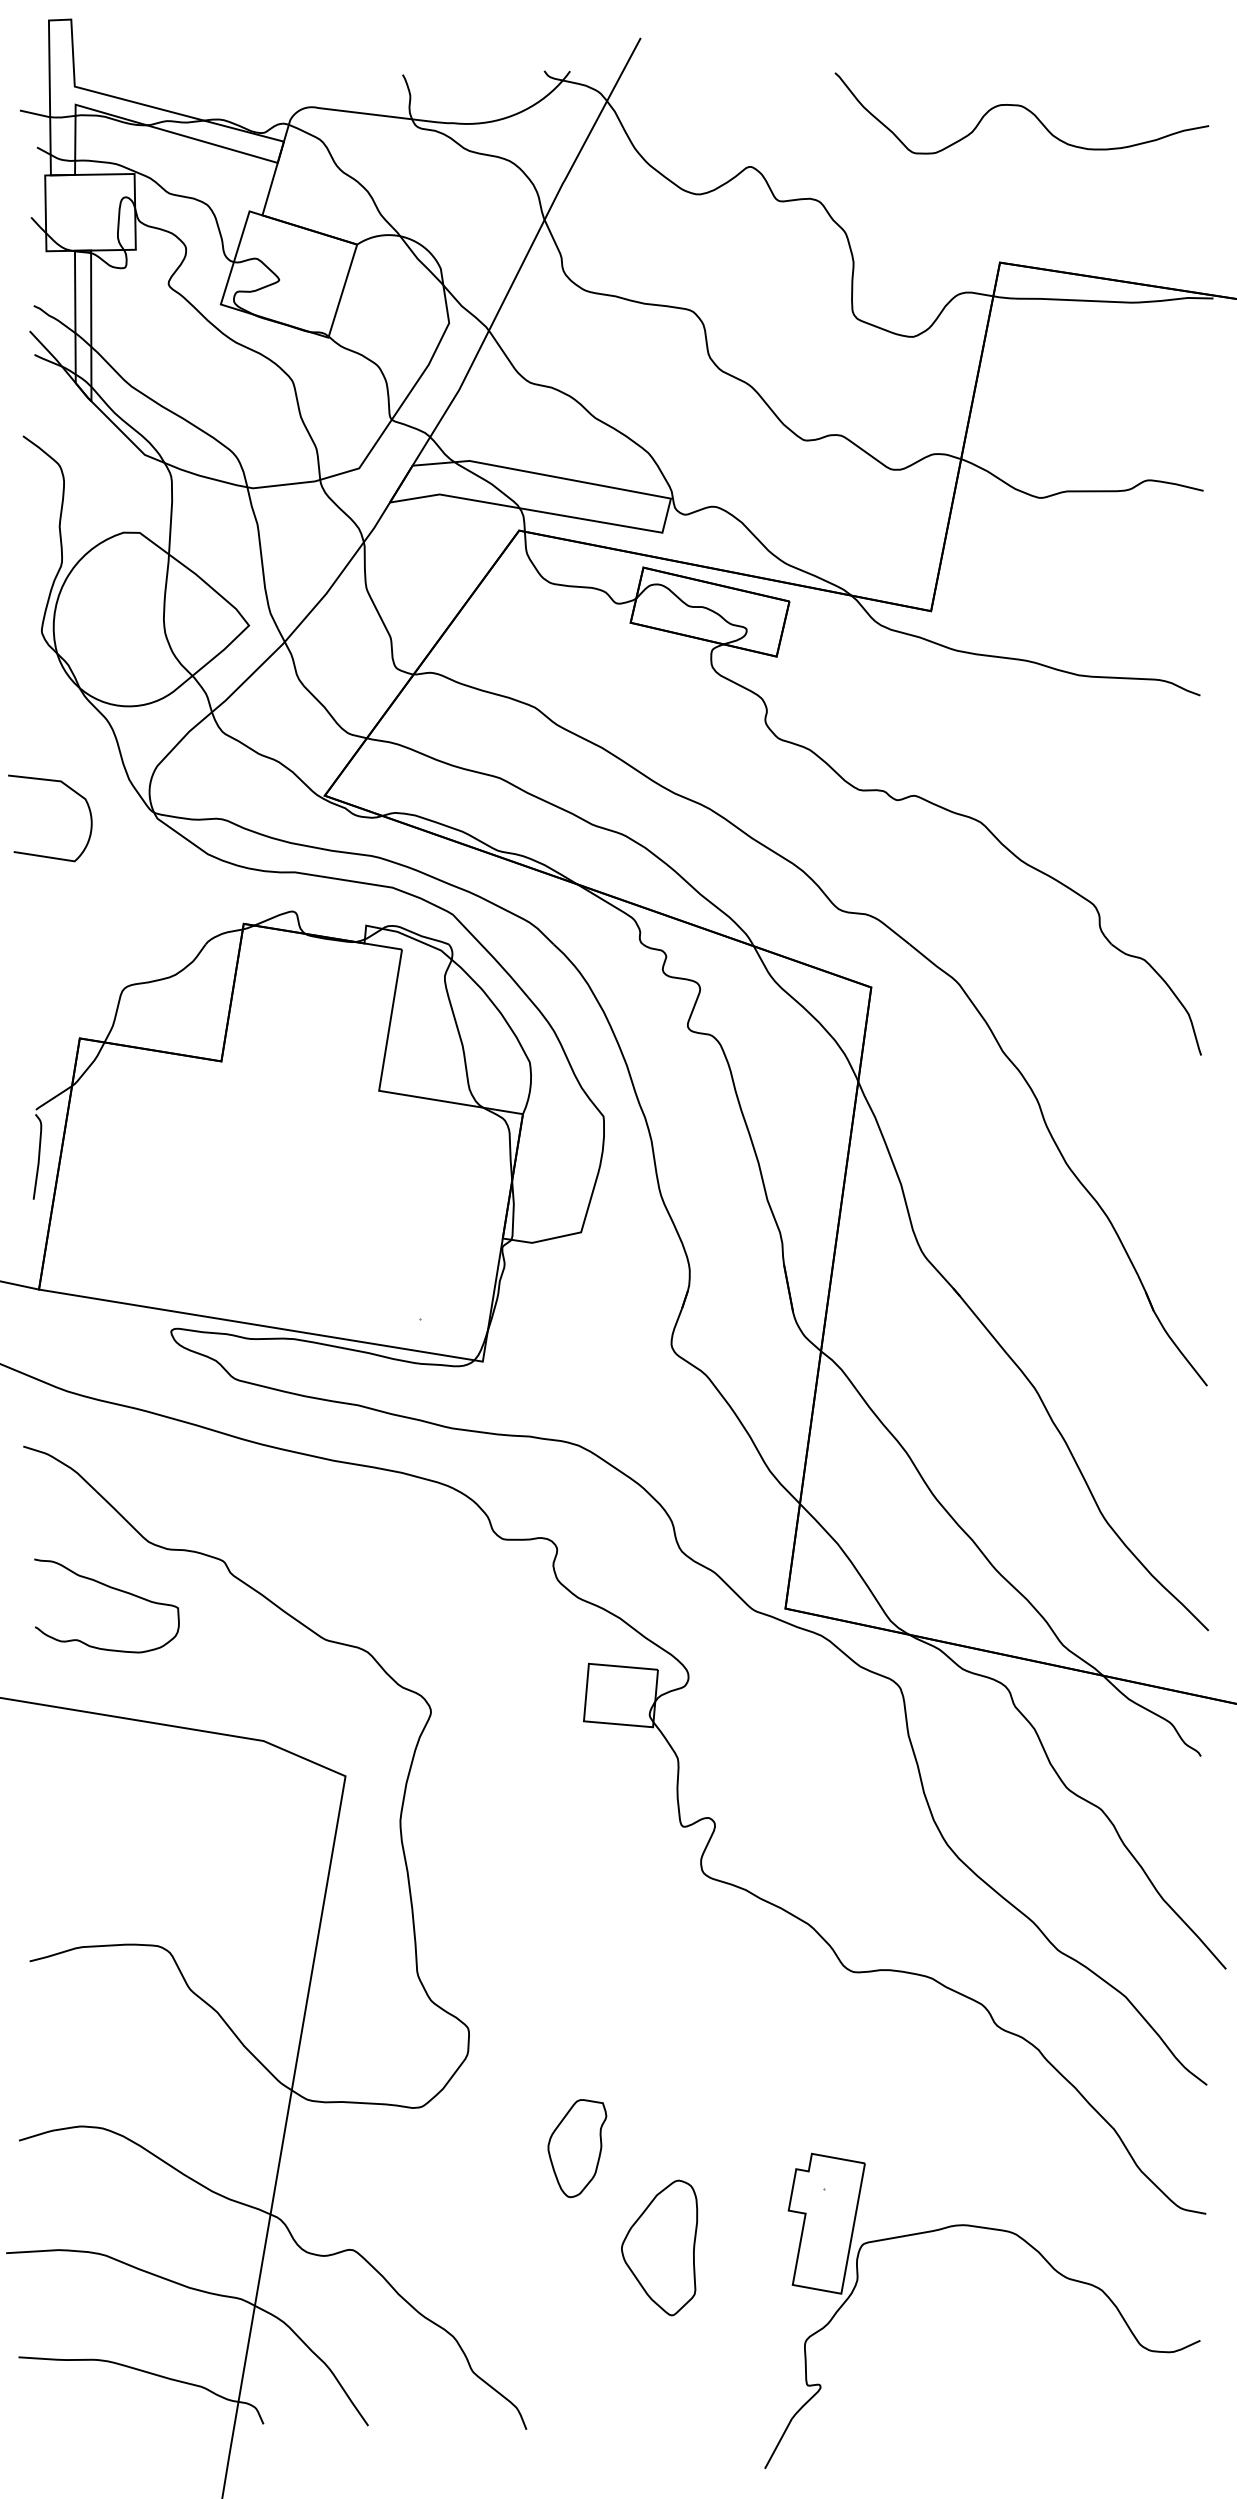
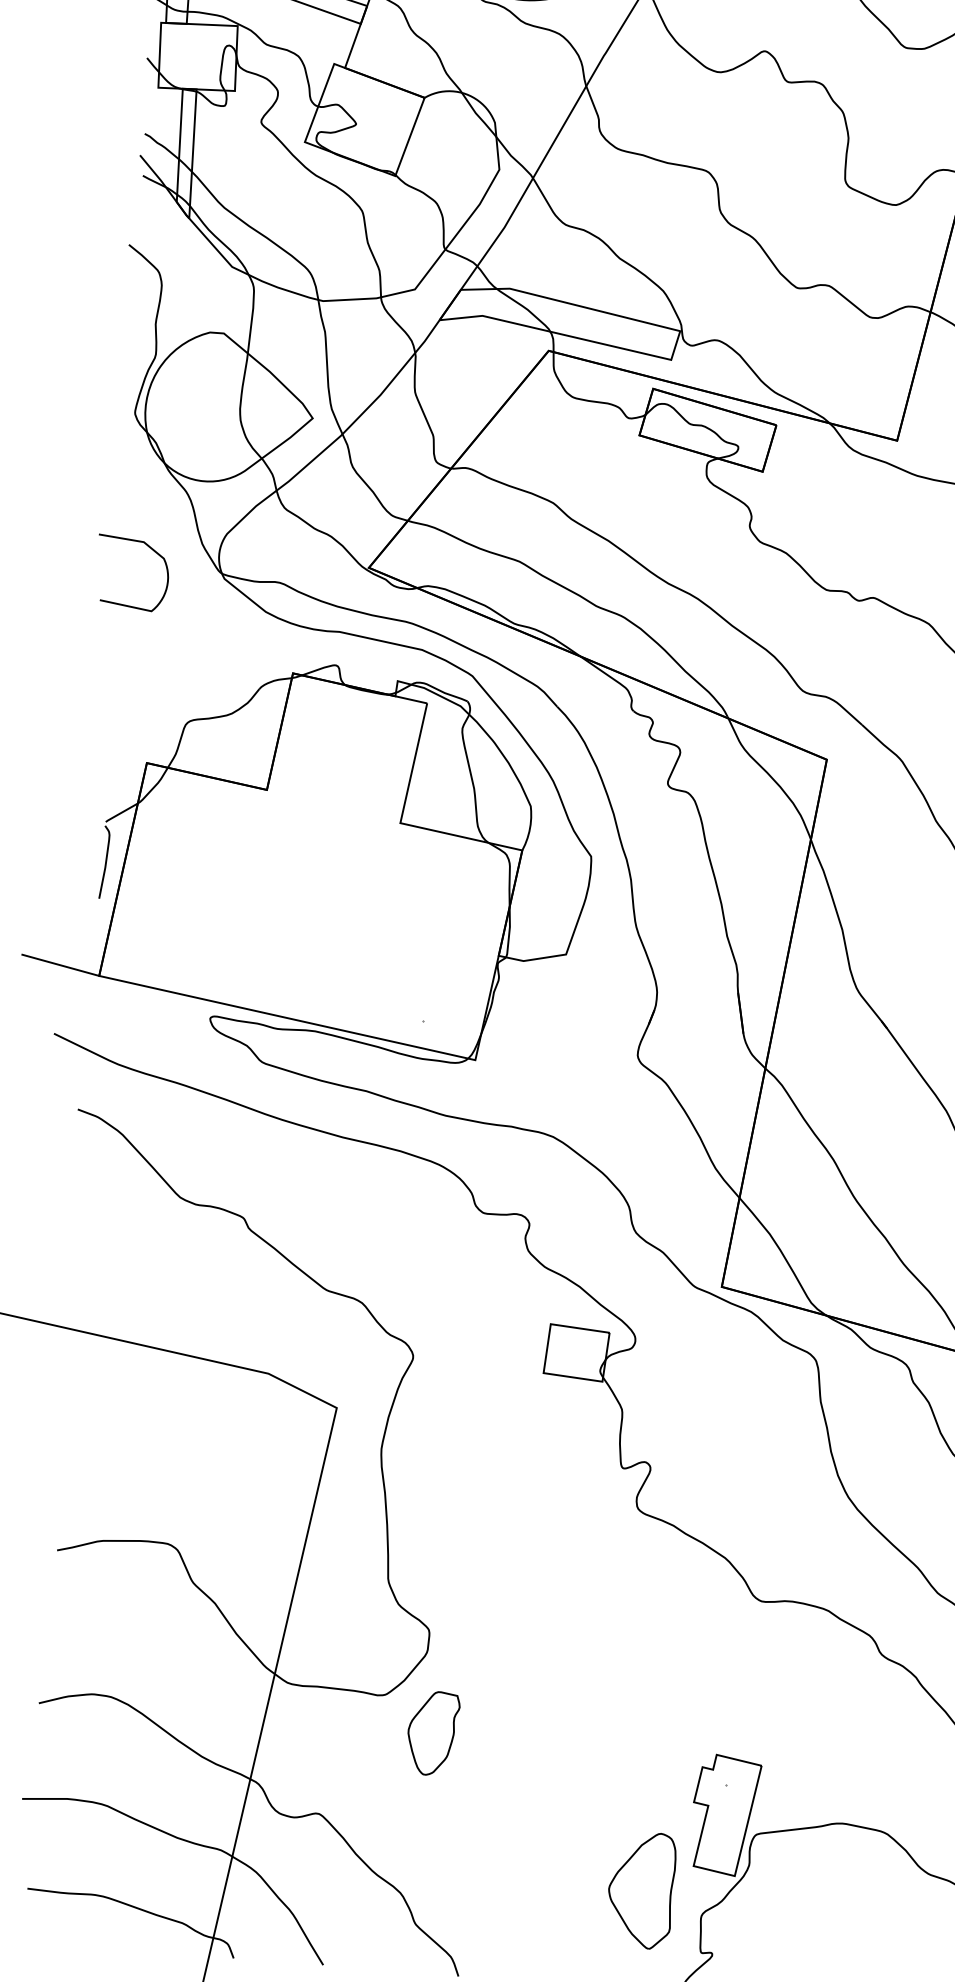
curve: (110, 1588) -> (145, 1235), removed
part: (577, 2148) -> (433, 1733), moved
part: (659, 2247) -> (641, 1890), moved

